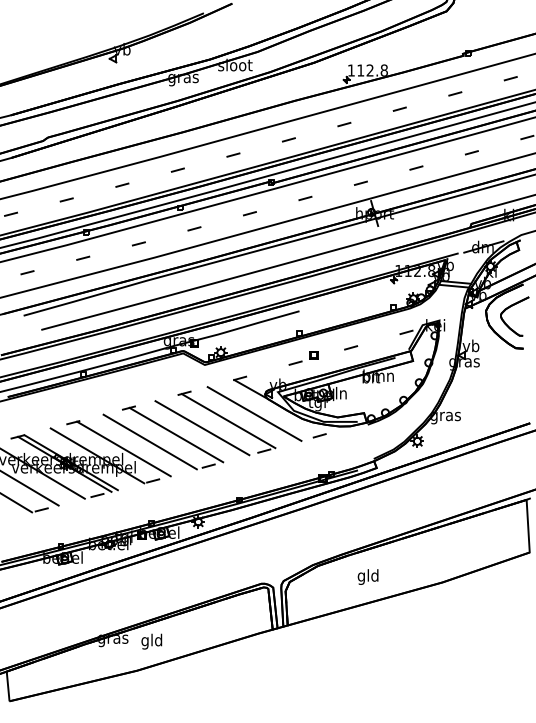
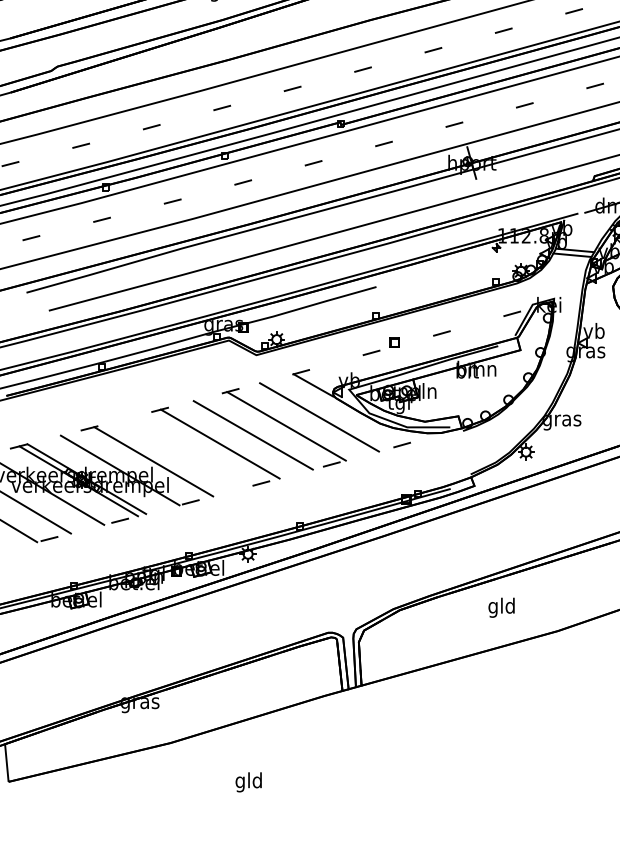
line: (149, 441) -> (186, 452), removed
text: (367, 576) -> (500, 607), moved
text: (151, 641) -> (248, 782), moved

